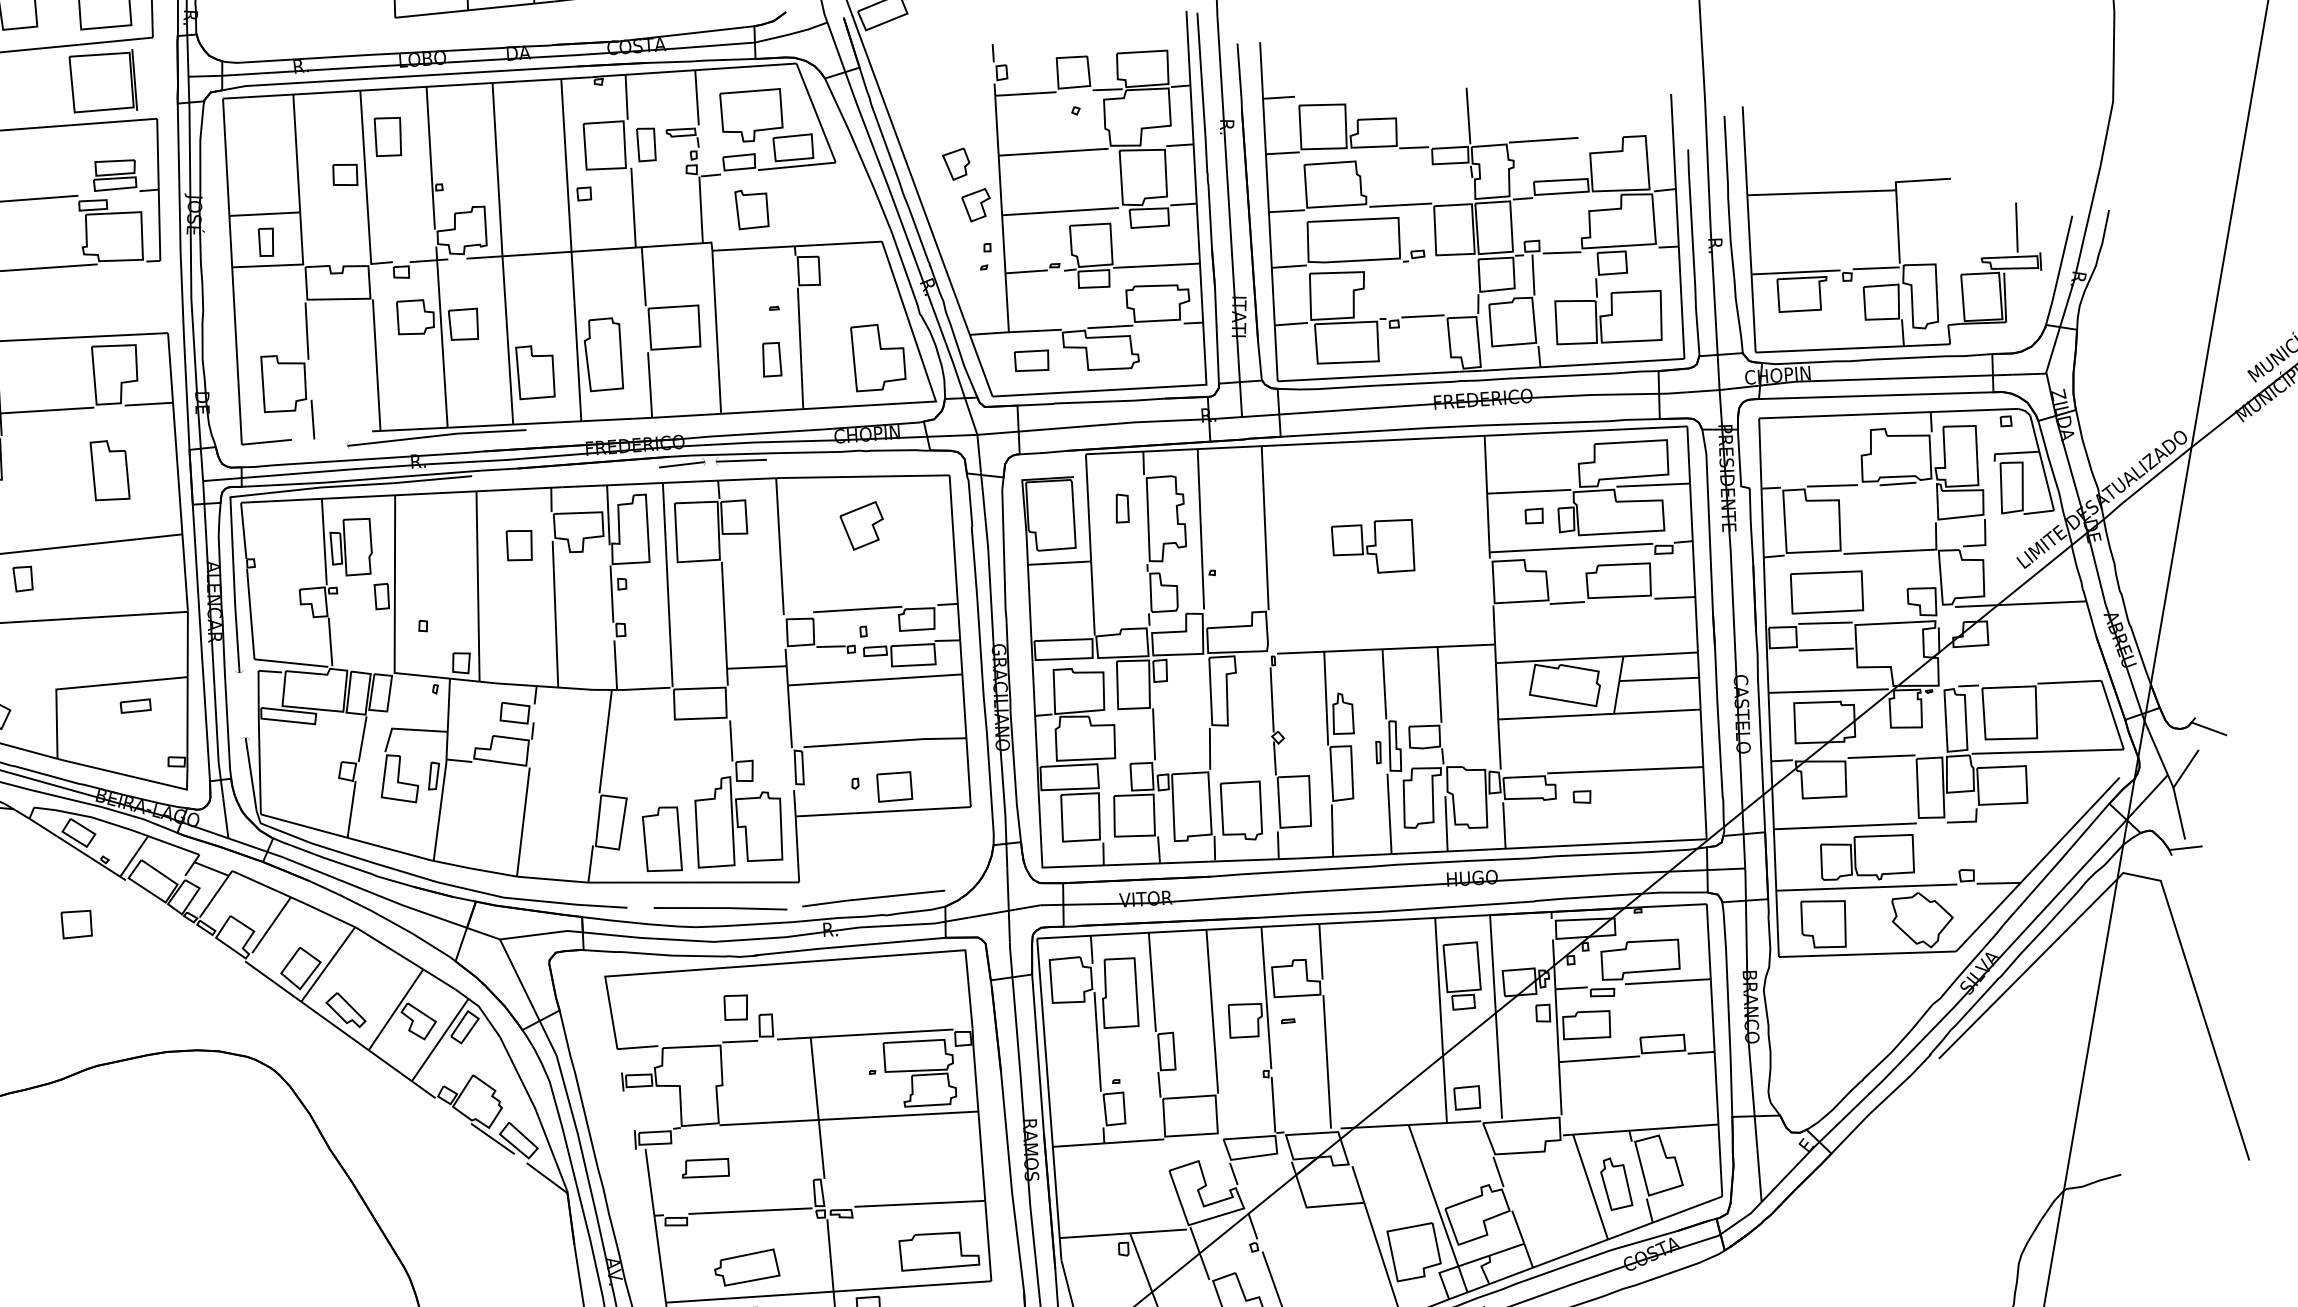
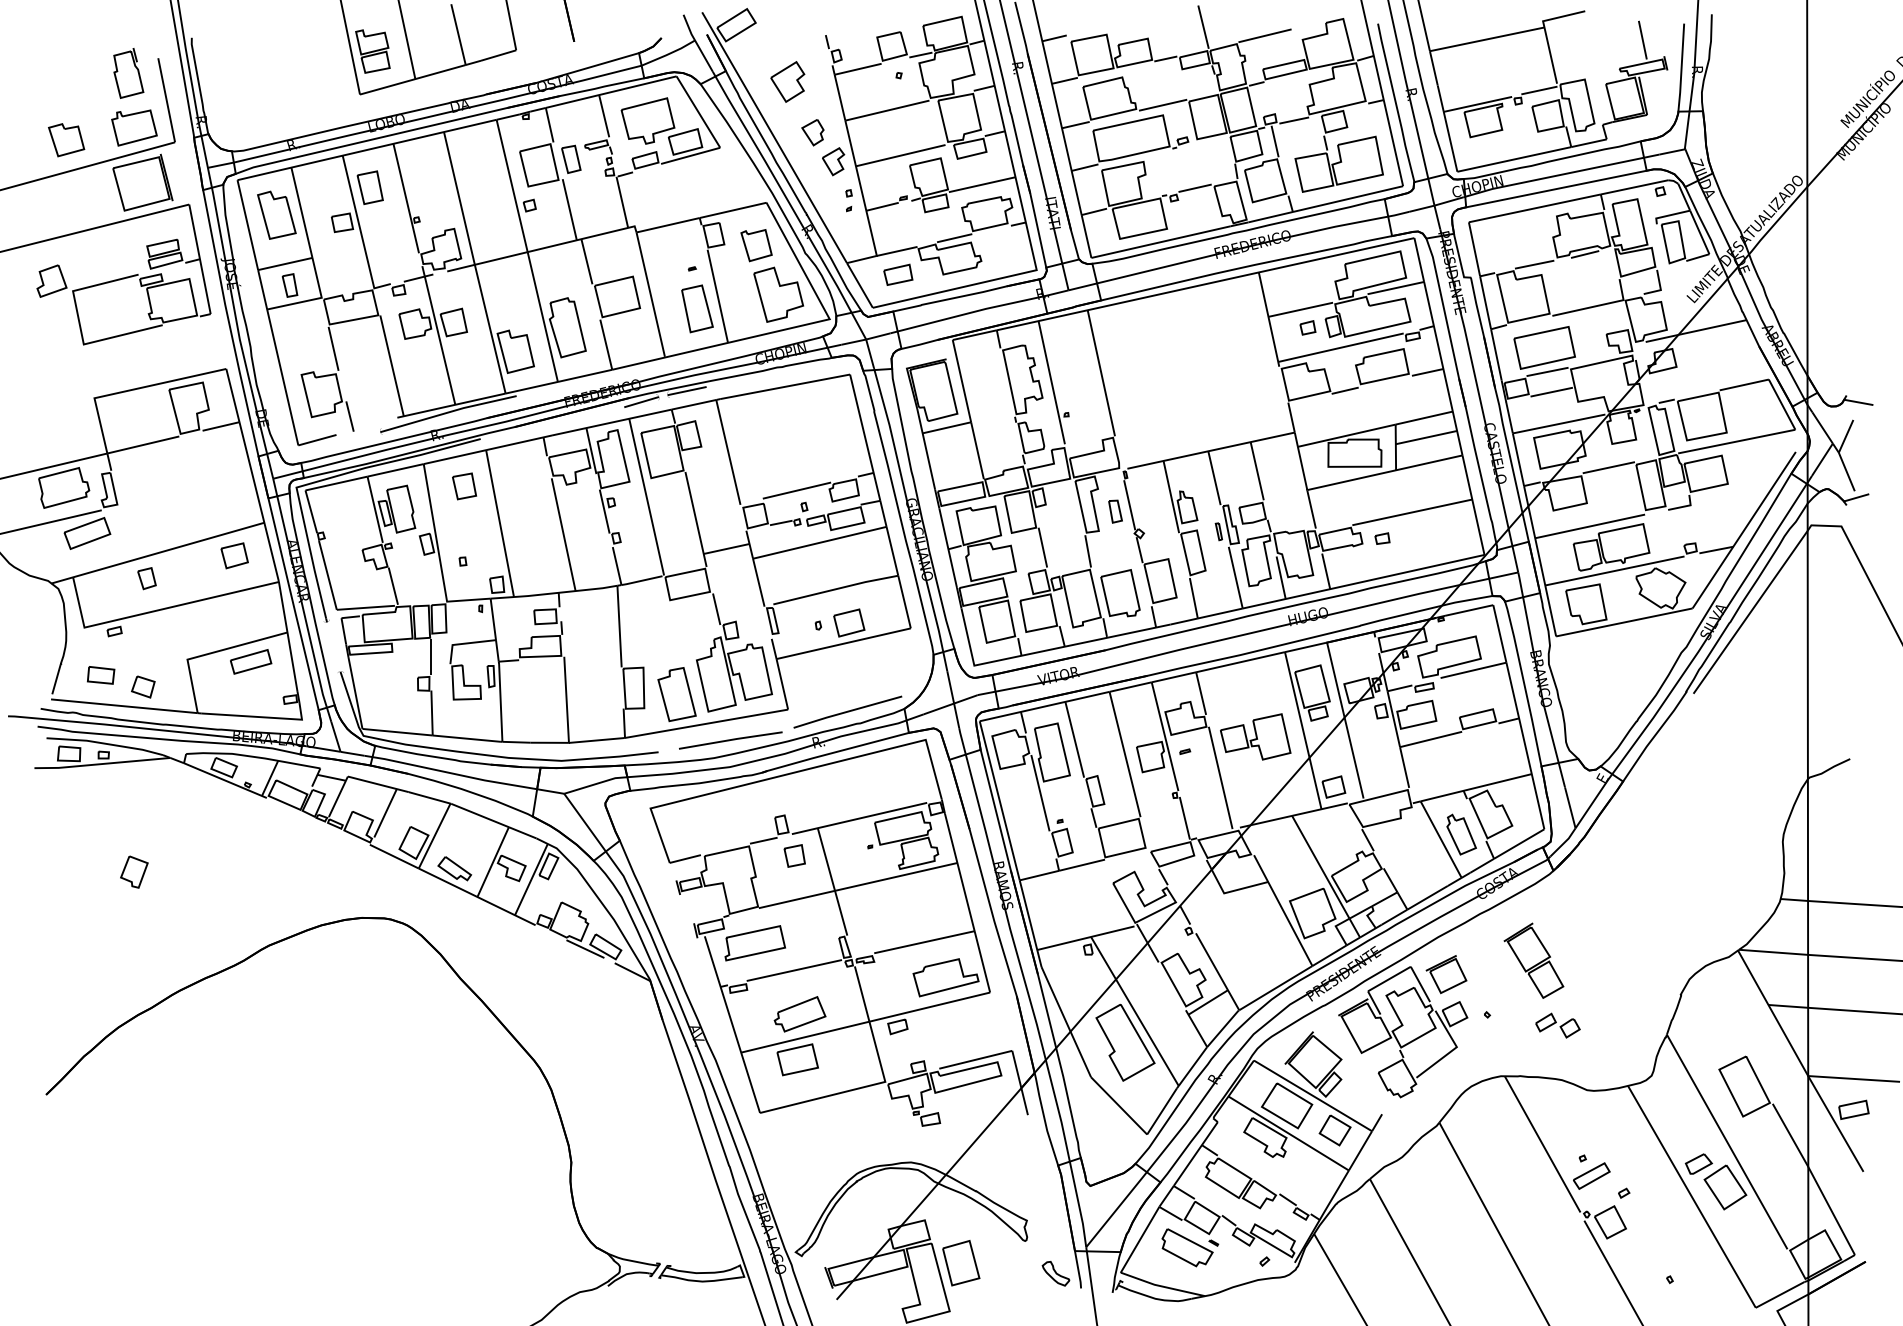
part: (751, 211) -> (756, 245), moved
part: (772, 359) -> (697, 308), size x1.67
part: (109, 471) -> (276, 214), moved
part: (1122, 509) -> (1115, 511), moved
part: (860, 524) -> (787, 81), moved
part: (1374, 542) -> (1255, 736), moved
part: (519, 545) -> (464, 486), moved
part: (136, 705) -> (251, 661), size x1.67
part: (76, 924) -> (234, 555), moved
part: (735, 1006) -> (794, 855), moved
part: (706, 1168) -> (754, 943), size x1.67

